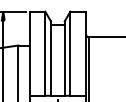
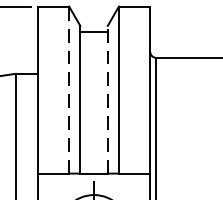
line: (45, 53) -> (69, 89), solid -> dashed
line: (64, 58) -> (107, 99), solid -> dashed

